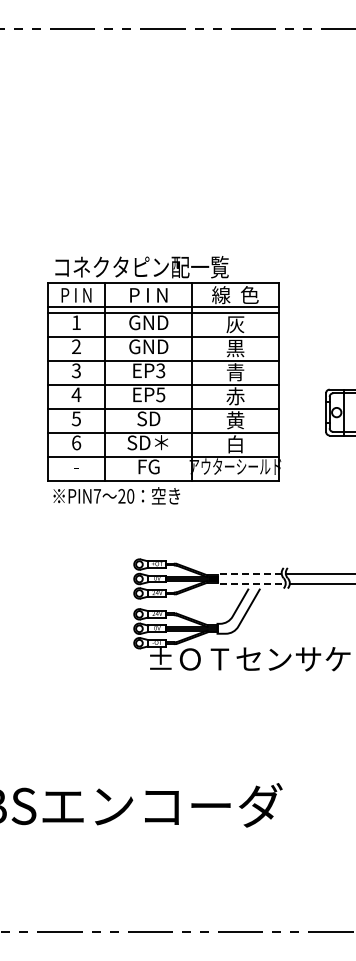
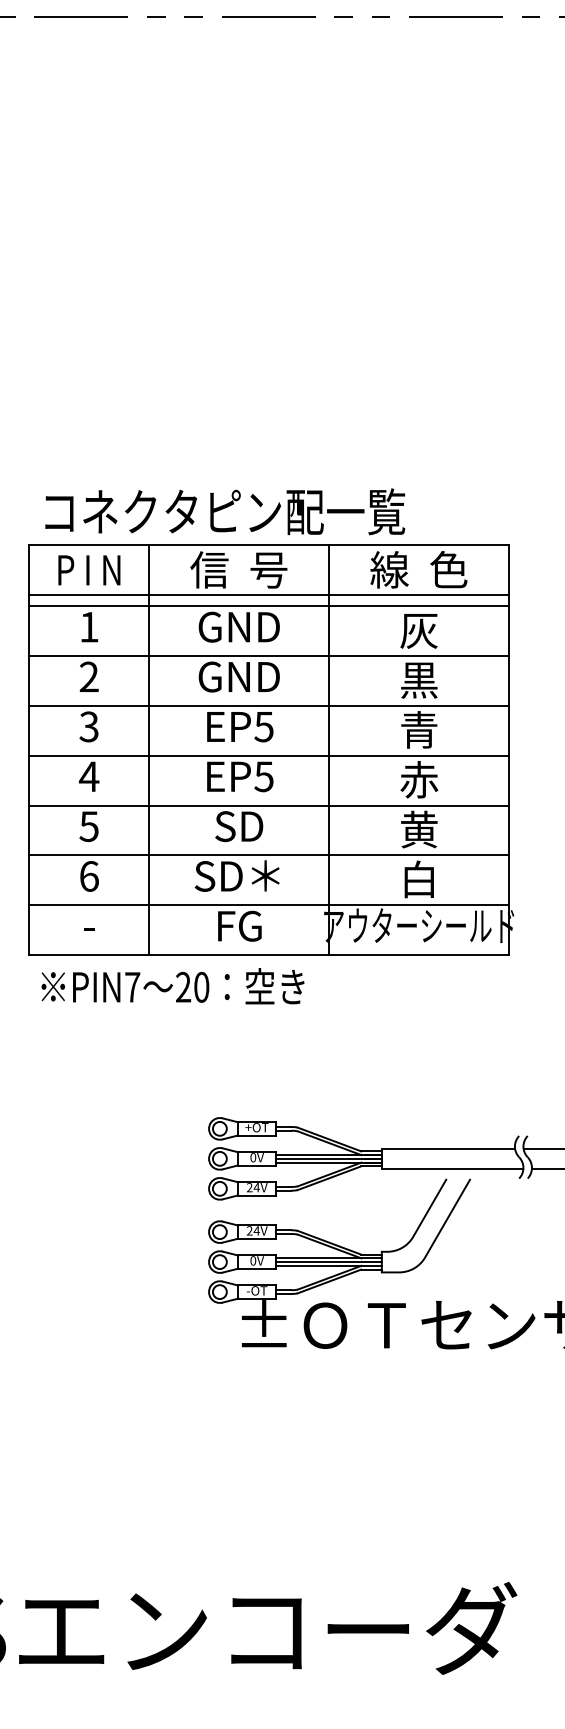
text: (148, 295) -> (238, 570), P I N -> 信  号
text: (160, 370) -> (263, 726), EP3 -> EP5
line: (217, 581) -> (381, 1163), dashed -> solid

